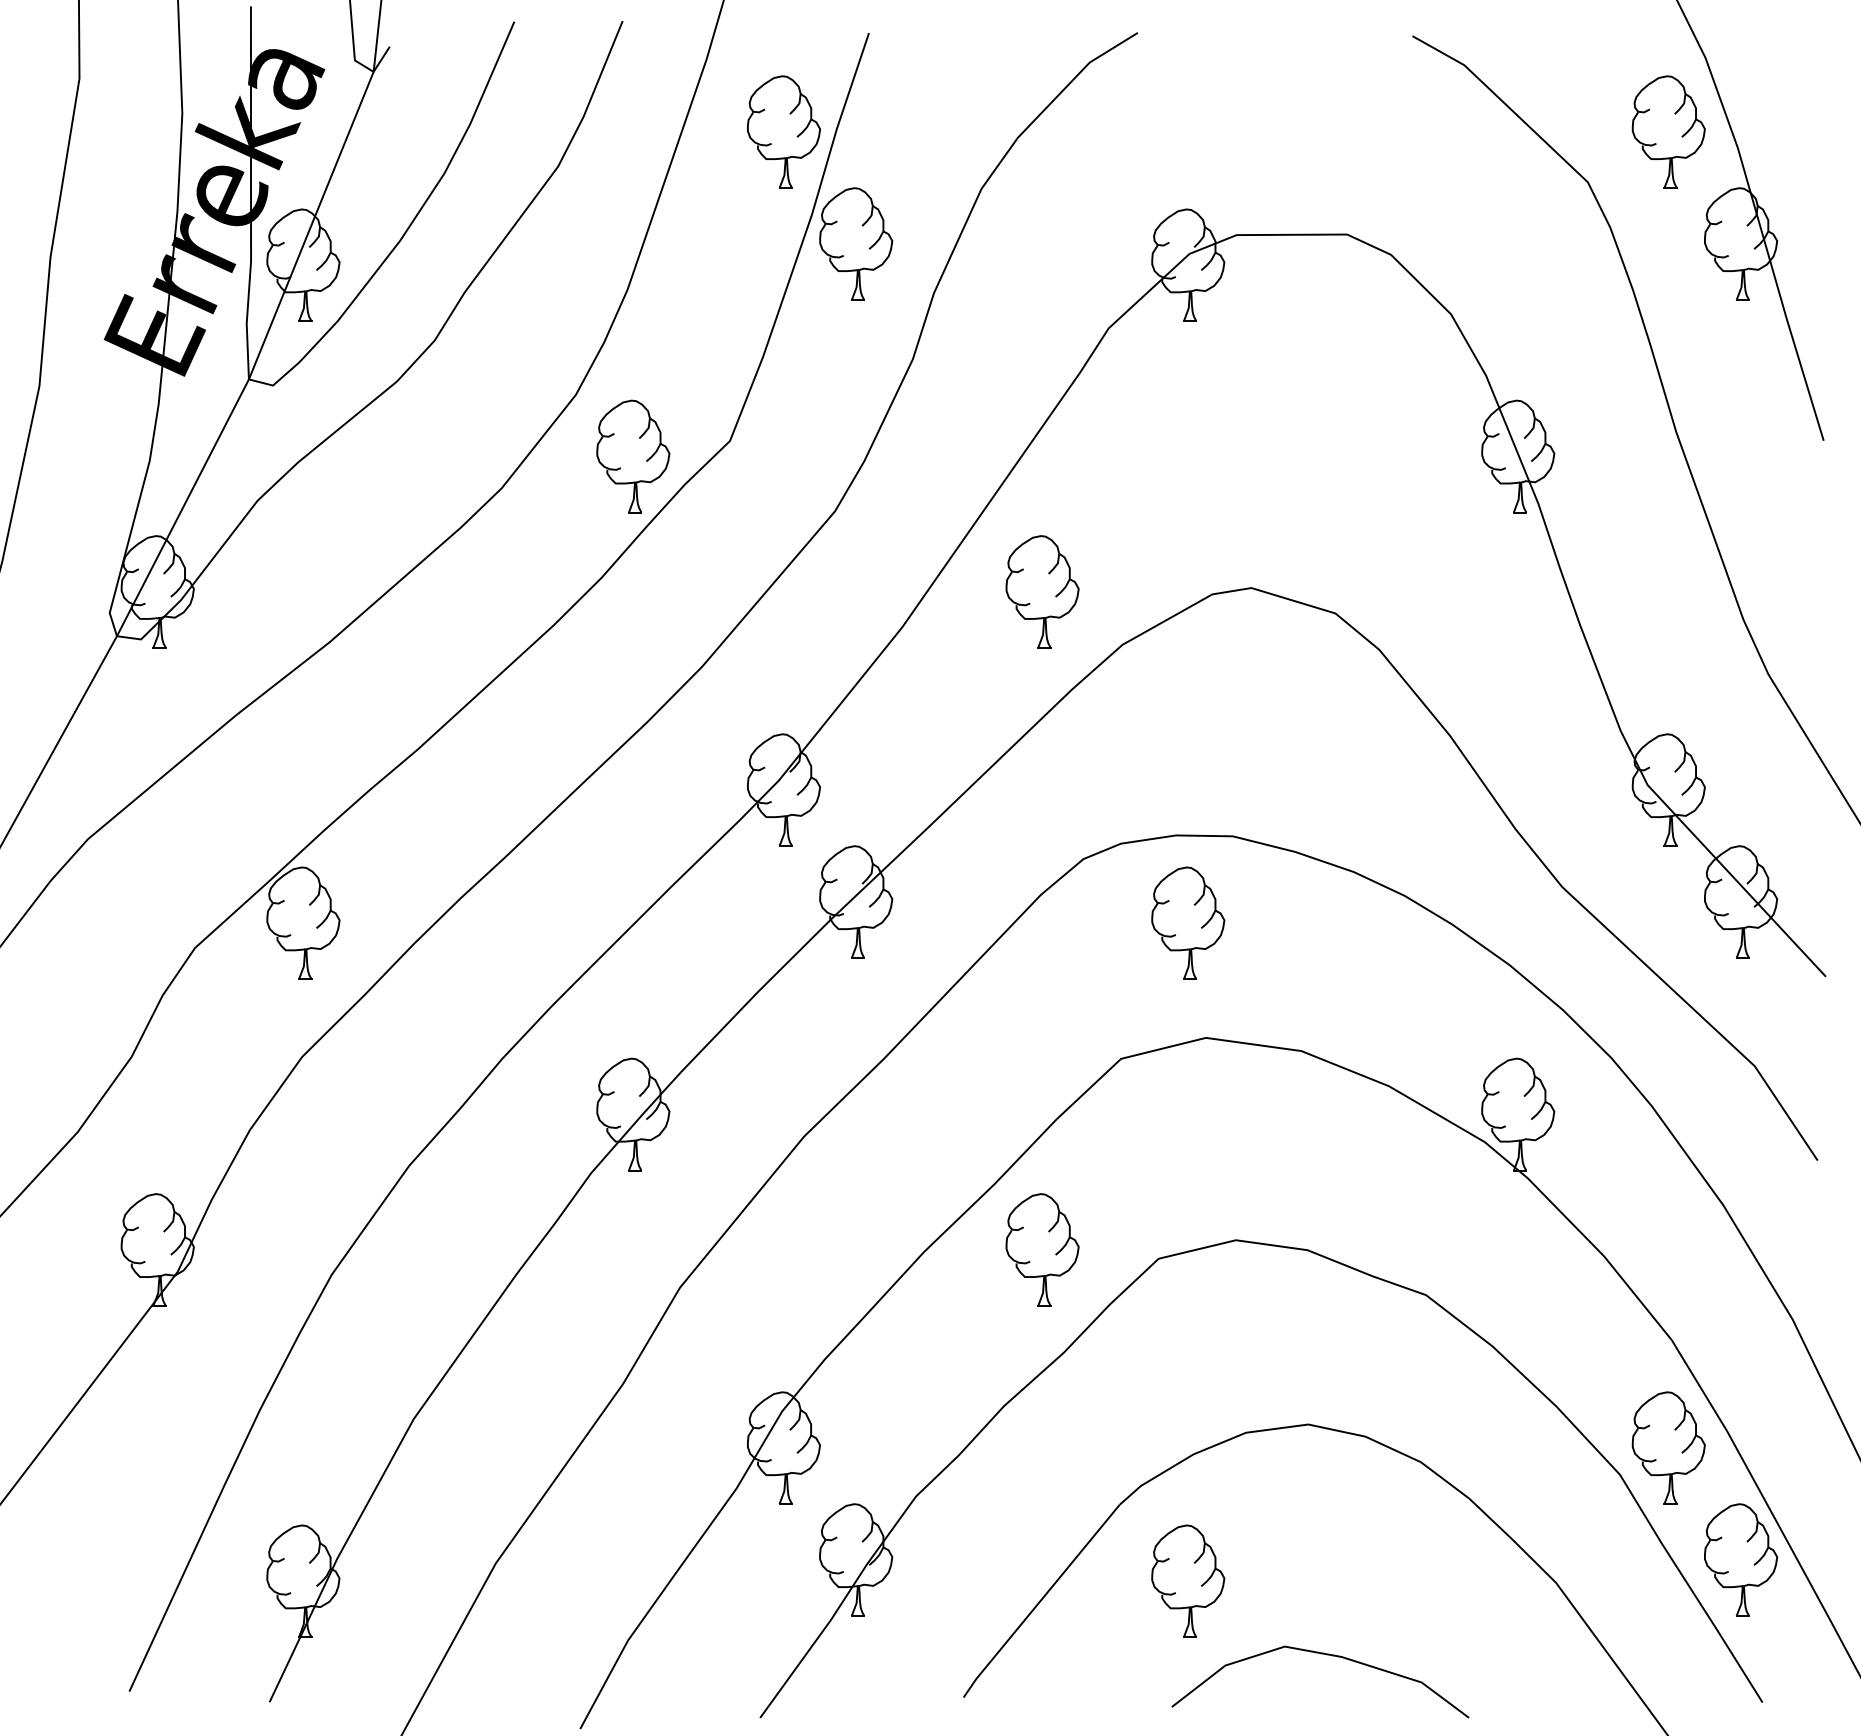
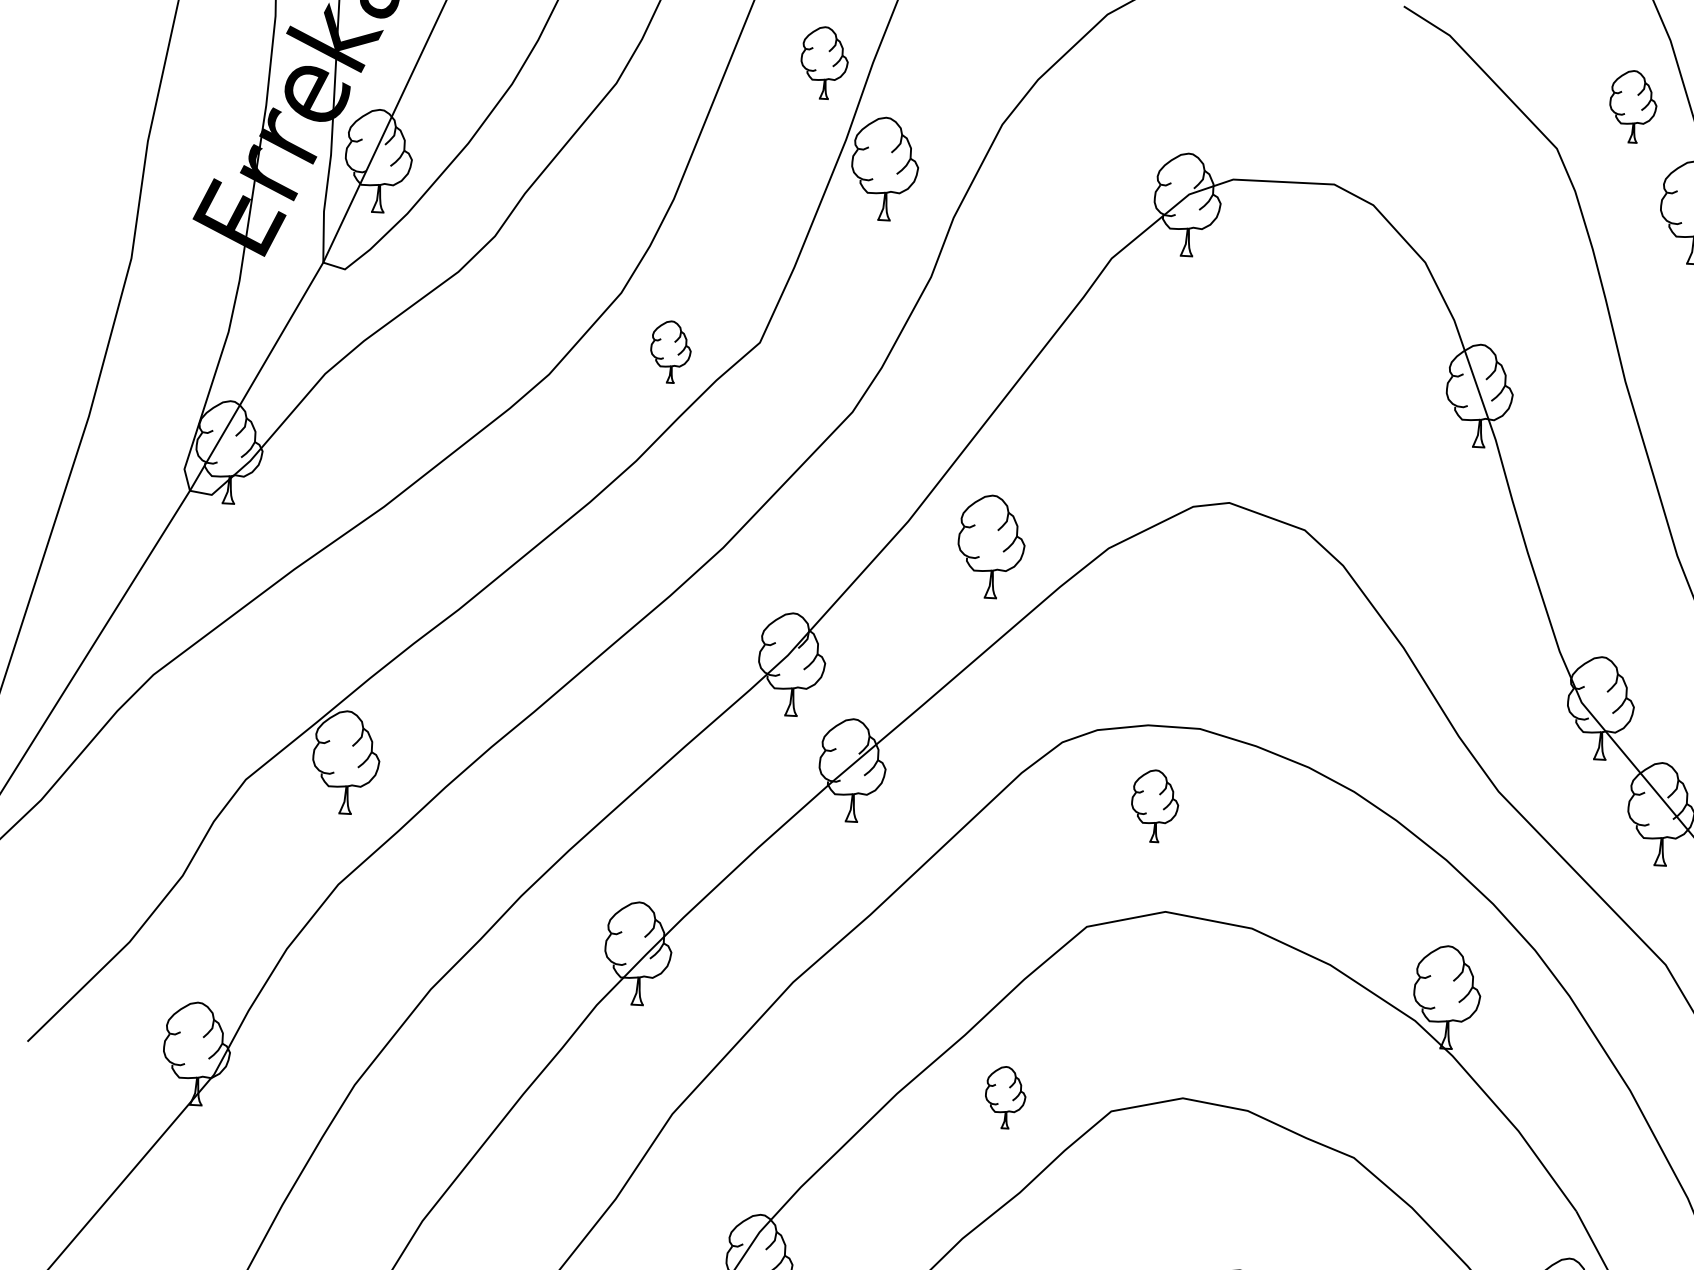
part: (783, 131) -> (824, 62), size x0.7
part: (1668, 131) -> (1633, 106), size x0.7
part: (633, 456) -> (670, 352), size x0.6
part: (1042, 591) -> (991, 546), moved
part: (1188, 922) -> (1155, 805), size x0.7
part: (1042, 1249) -> (1005, 1097), size x0.6

